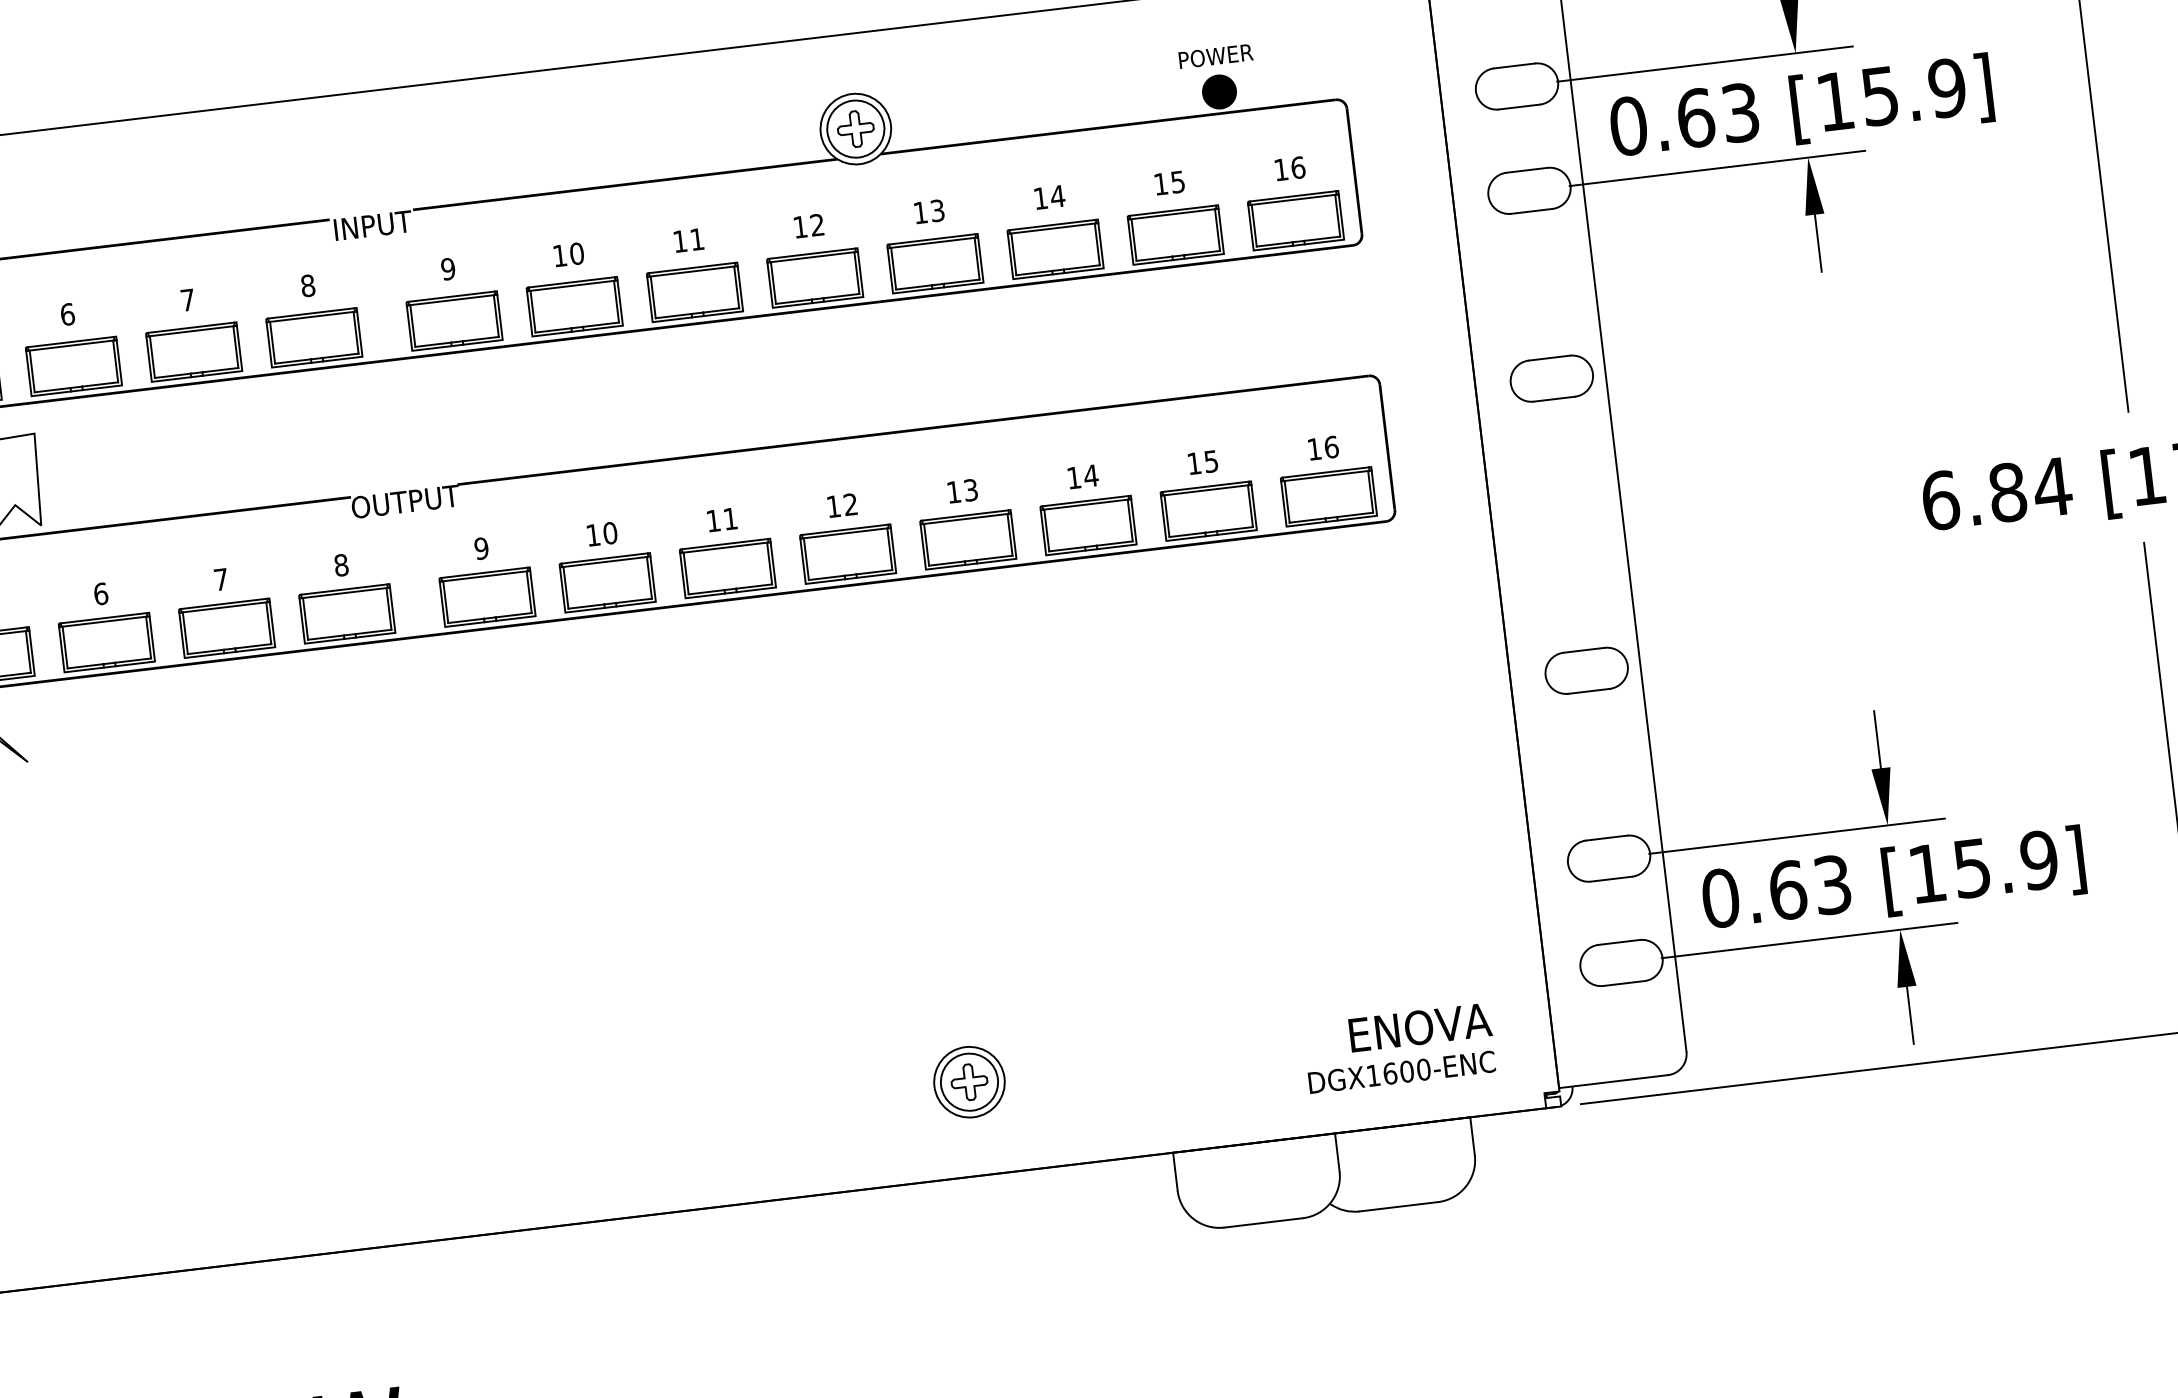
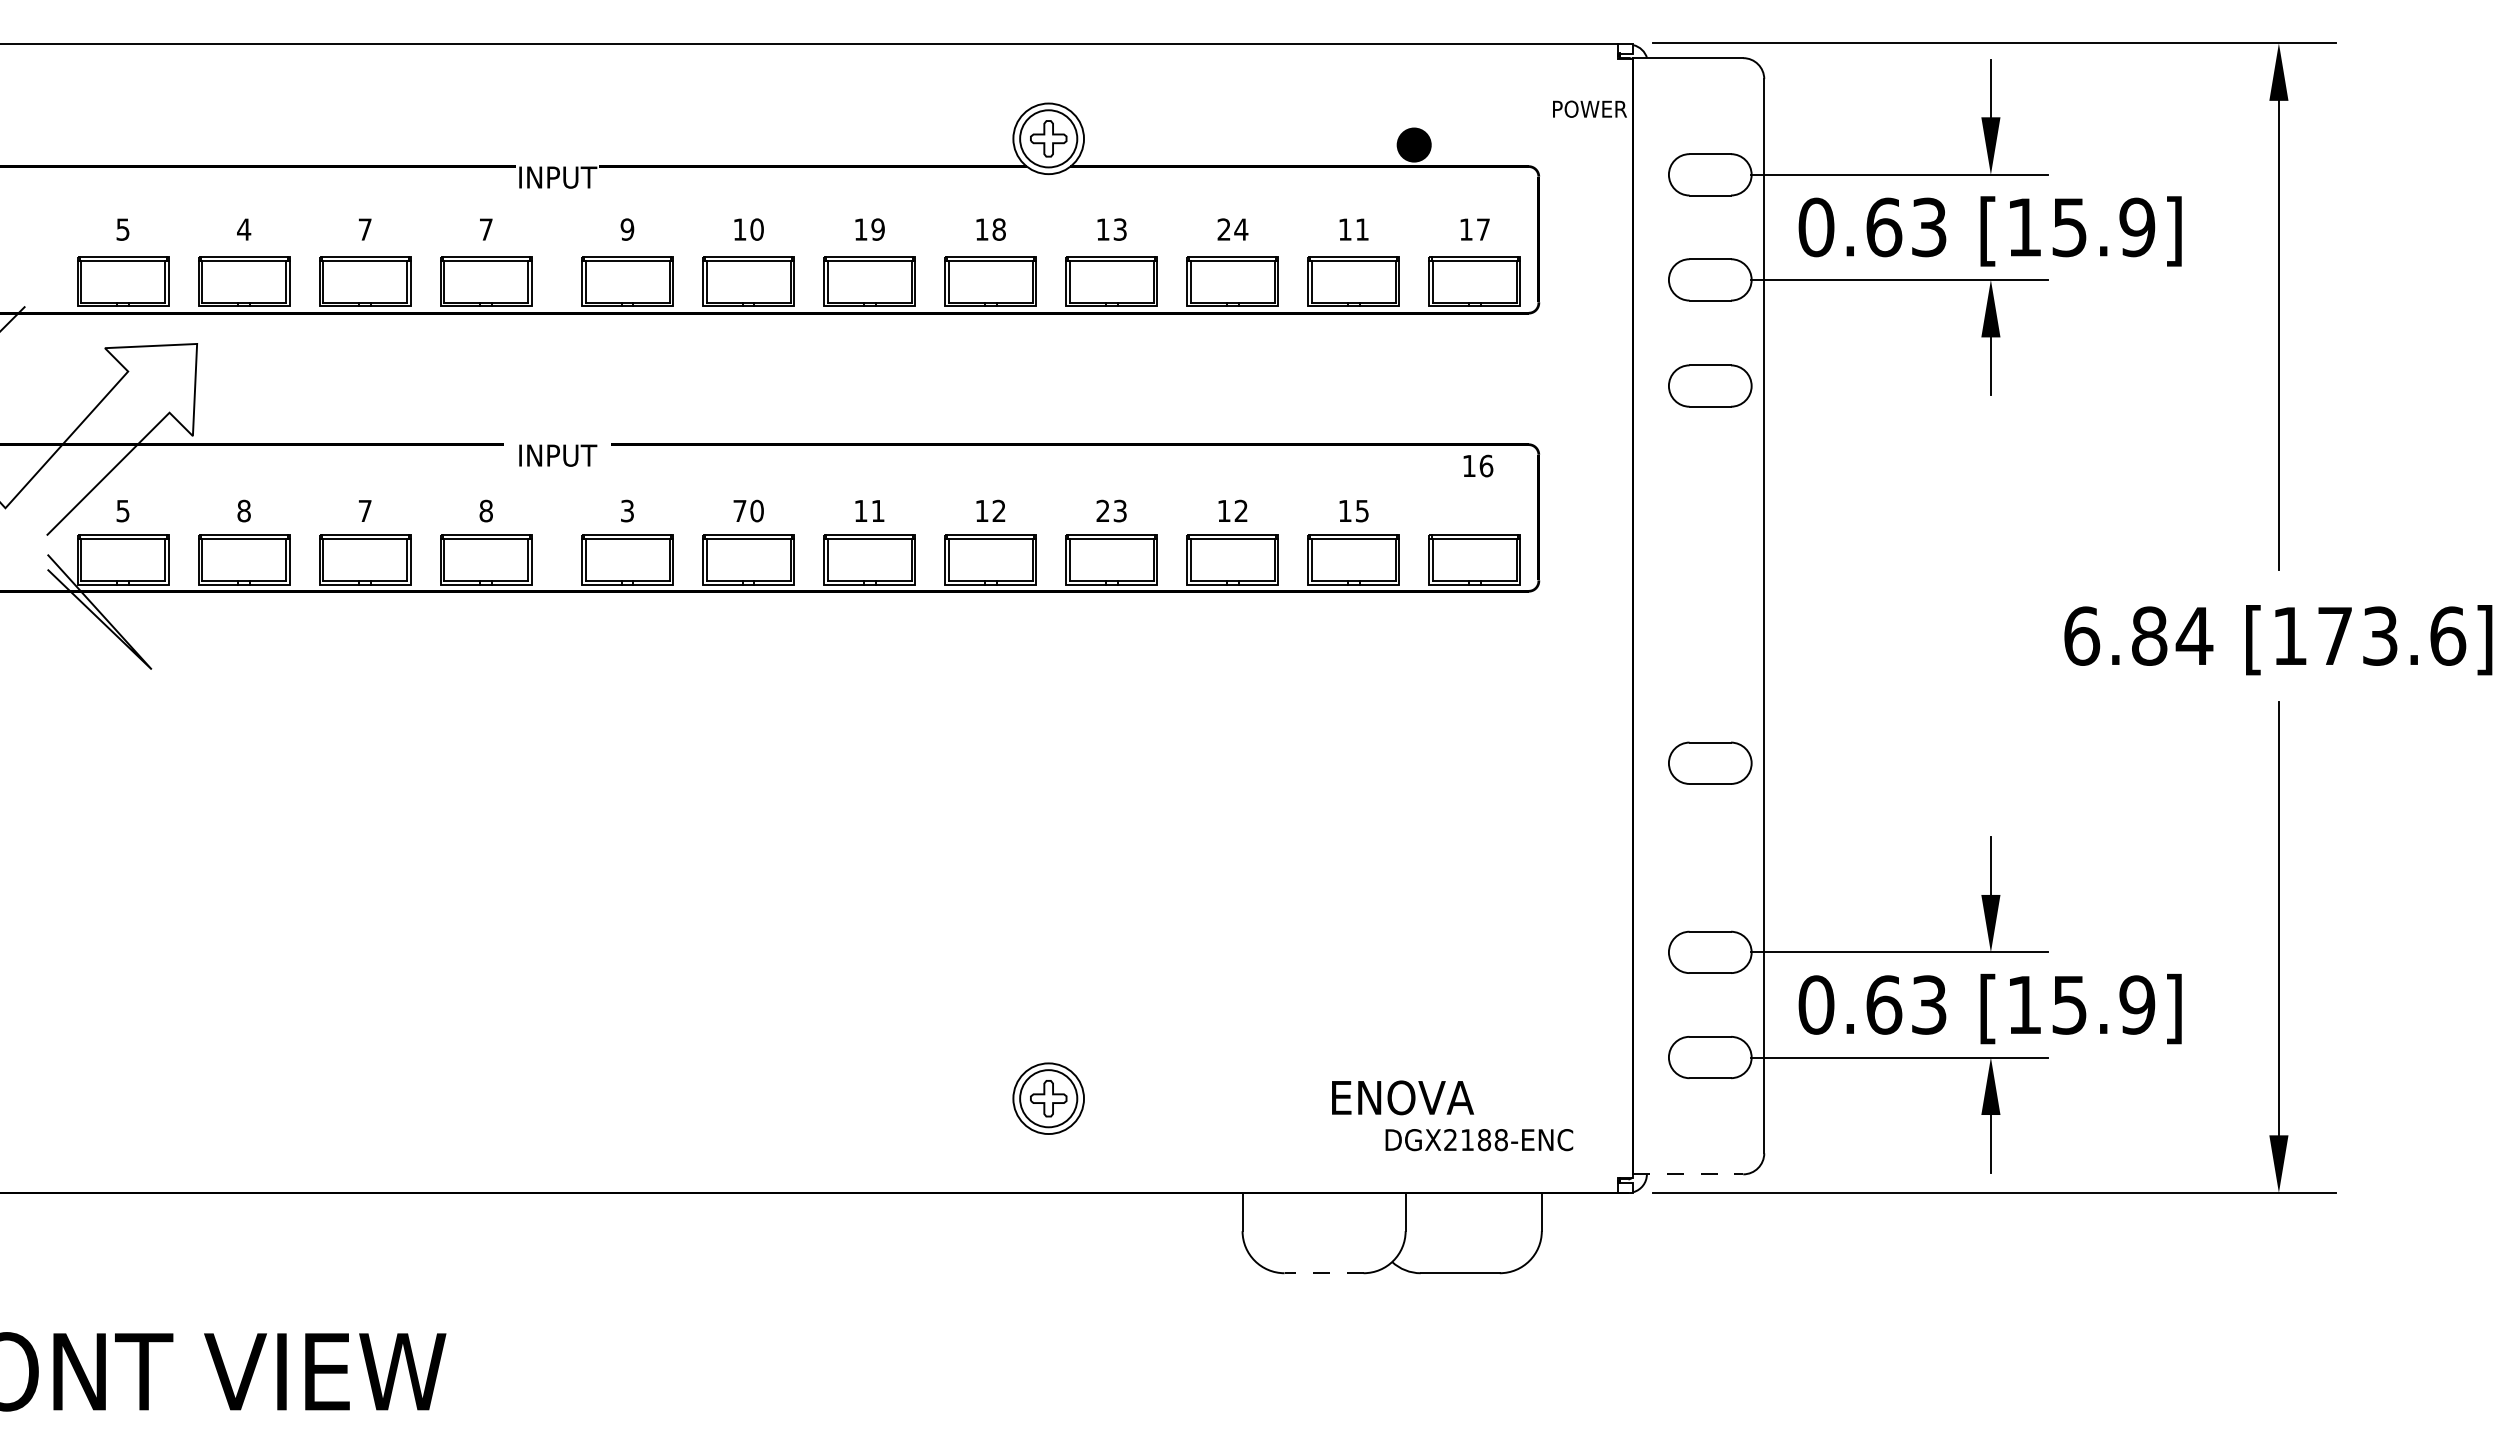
text: (1215, 55) -> (1589, 108), moved
text: (1298, 167) -> (1483, 229), 16 -> 17
text: (1178, 181) -> (1362, 229), 15 -> 11
text: (1040, 198) -> (1223, 229), 14 -> 24
text: (816, 225) -> (998, 229), 12 -> 18
text: (696, 239) -> (877, 229), 11 -> 19
text: (307, 285) -> (485, 229), 8 -> 7
text: (68, 314) -> (244, 229), 6 -> 4
part: (1552, 378) -> (1710, 385), moved
text: (1323, 447) -> (1478, 465), moved
text: (1091, 475) -> (1241, 510), 14 -> 12
text: (953, 491) -> (1102, 510), 13 -> 23
text: (405, 501) -> (557, 455), OUTPUT -> INPUT
text: (592, 534) -> (739, 510), 10 -> 70
text: (481, 548) -> (627, 510), 9 -> 3
text: (100, 593) -> (243, 510), 6 -> 8
text: (1420, 1027) -> (1403, 1097), moved
text: (1398, 1073) -> (1475, 1140), DGX1600-ENC -> DGX2188-ENC
line: (1613, 1081) -> (1688, 1174), solid -> dashed
line: (1264, 1223) -> (1324, 1273), solid -> dashed

